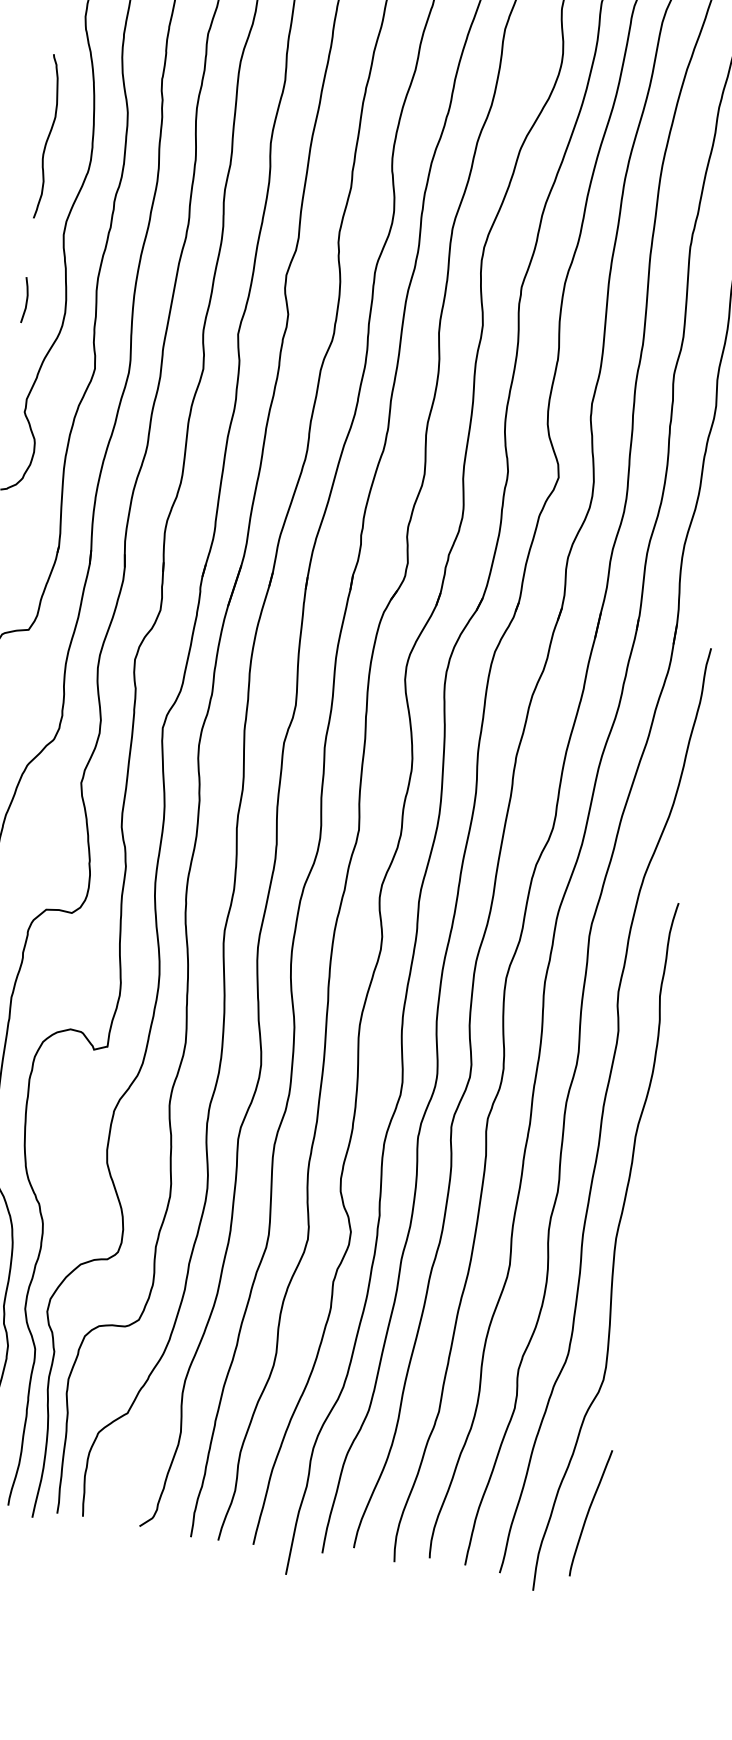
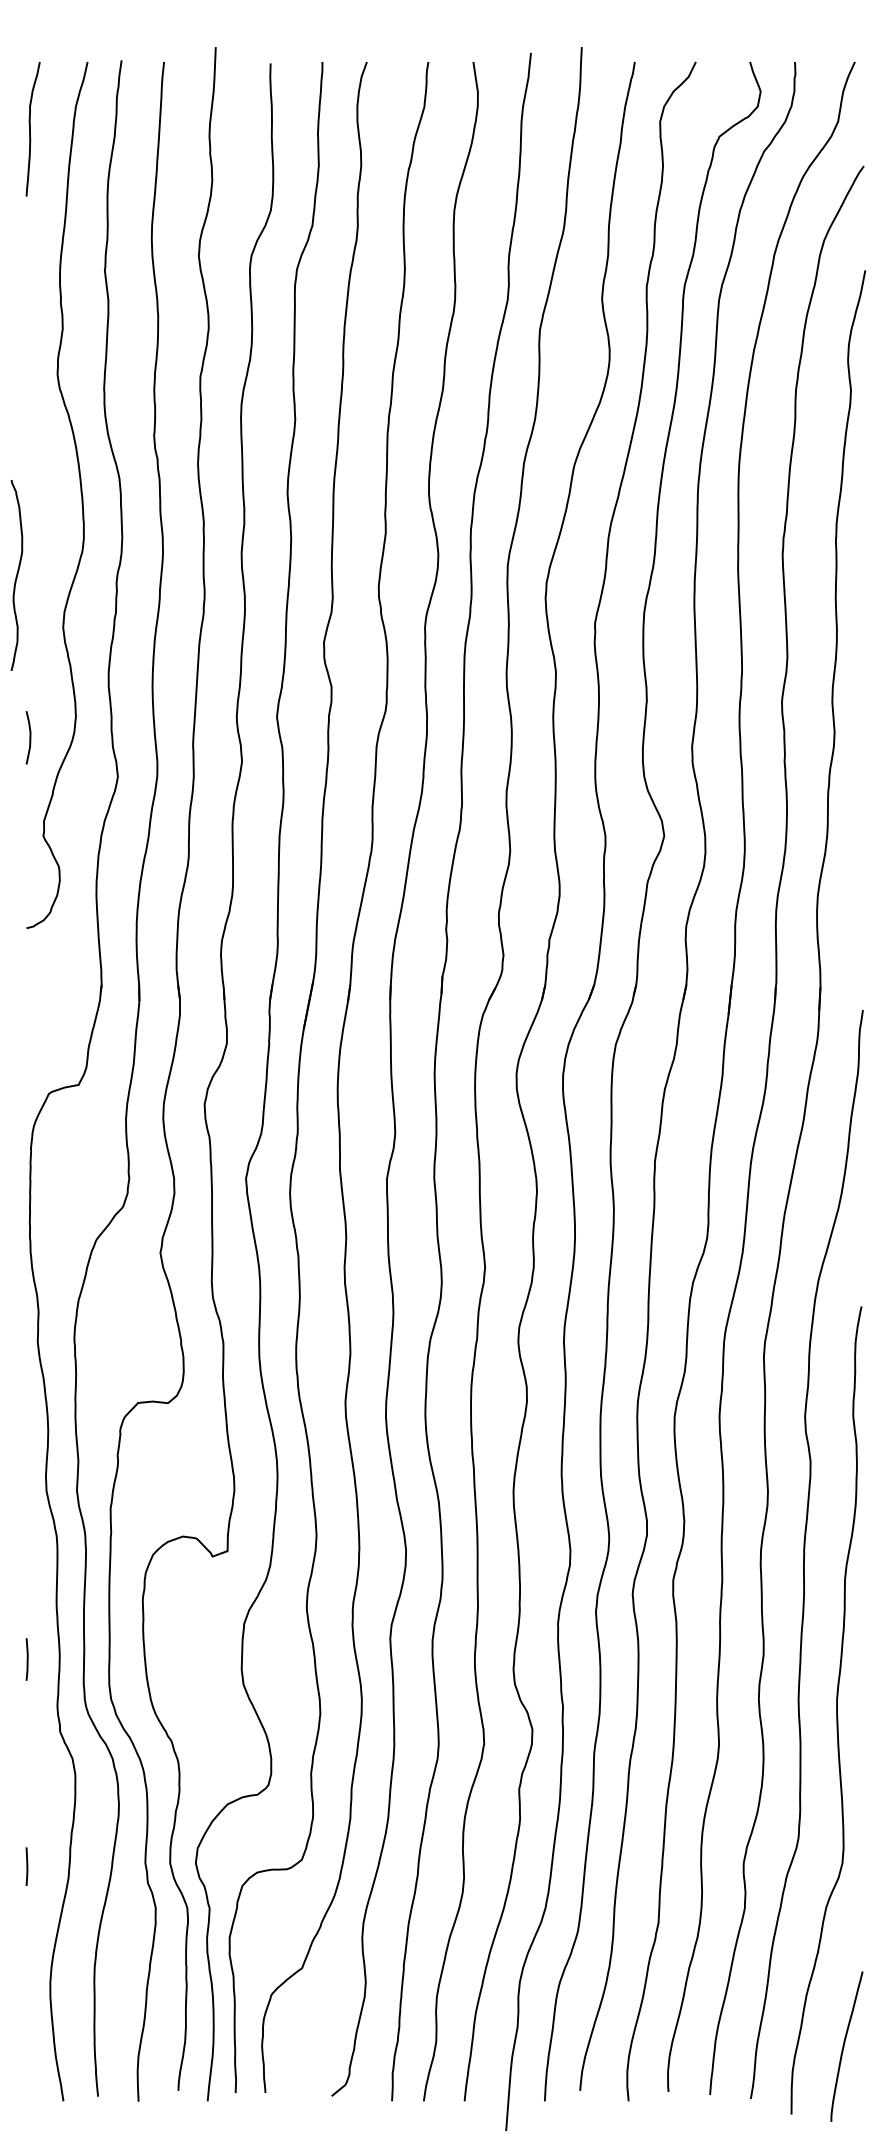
curve: (48, 136) -> (16, 575), moved
curve: (26, 300) -> (29, 737), moved
curve: (588, 1512) -> (844, 2046), moved

